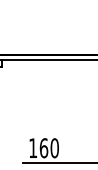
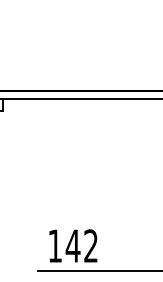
text: (48, 148) -> (80, 246), 160 -> 142

